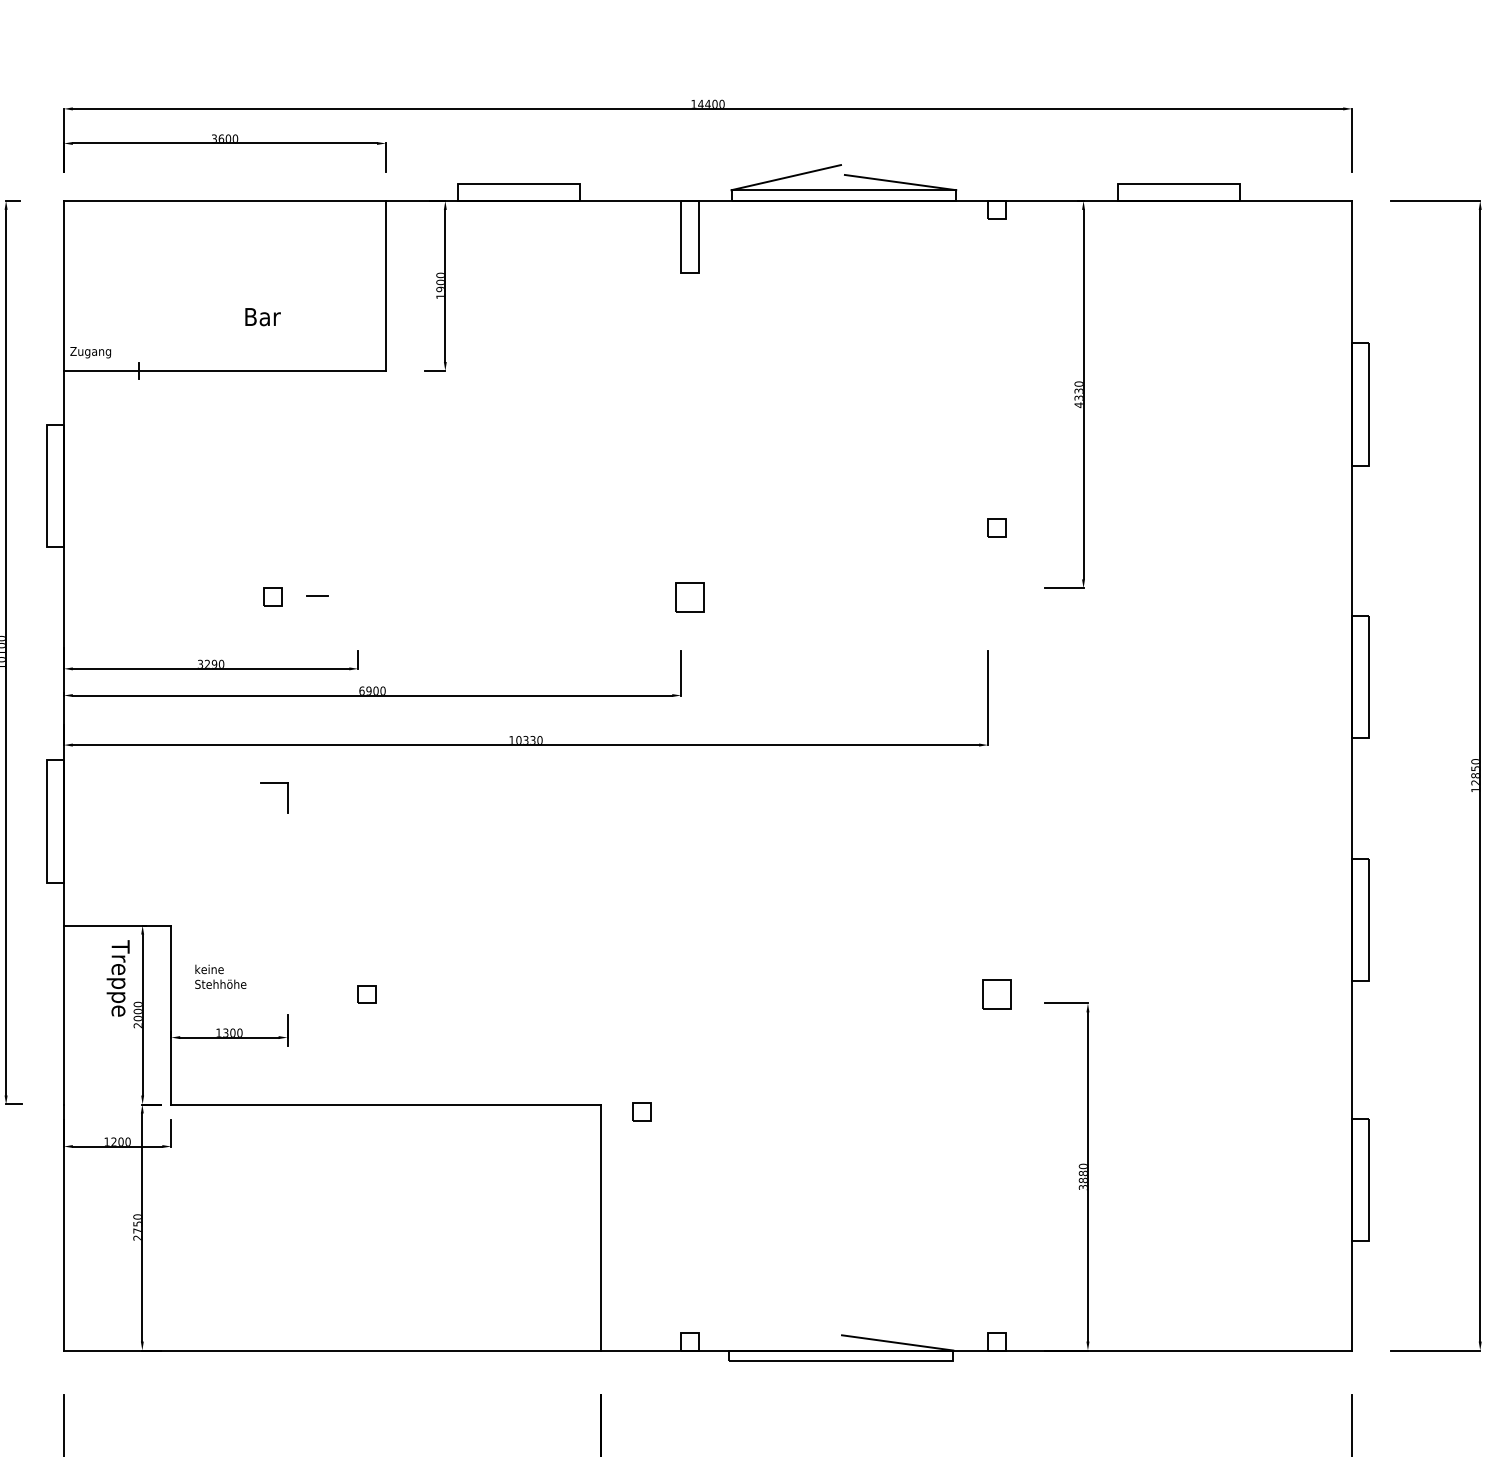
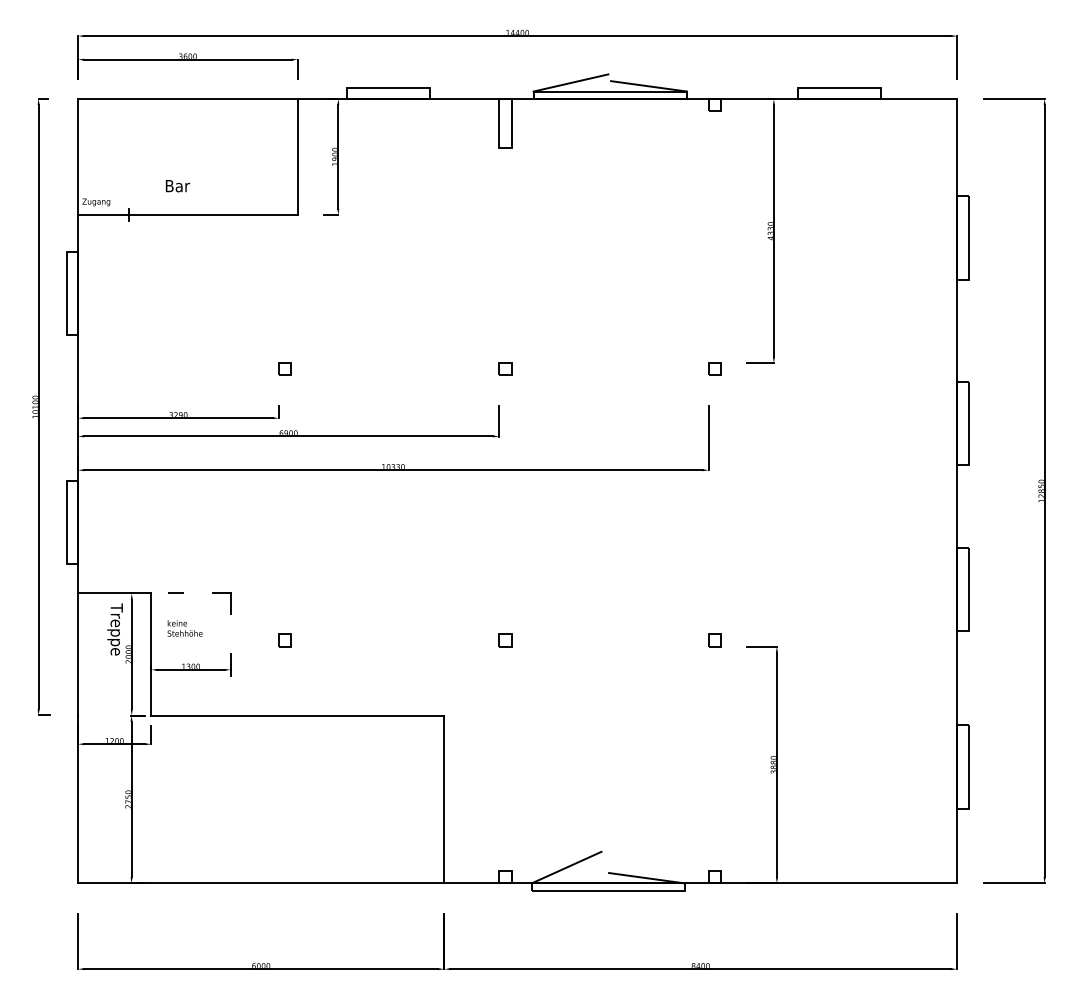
text: (263, 317) -> (178, 186), moved
part: (996, 527) -> (714, 368), moved
line: (316, 594) -> (175, 592), moved
part: (272, 596) -> (284, 368), moved
part: (690, 596) -> (505, 368), size x0.62
part: (287, 798) -> (230, 603), moved
part: (996, 994) -> (714, 640), size x0.62
part: (641, 1111) -> (505, 640), moved
line: (779, 1327) -> (566, 867), added

